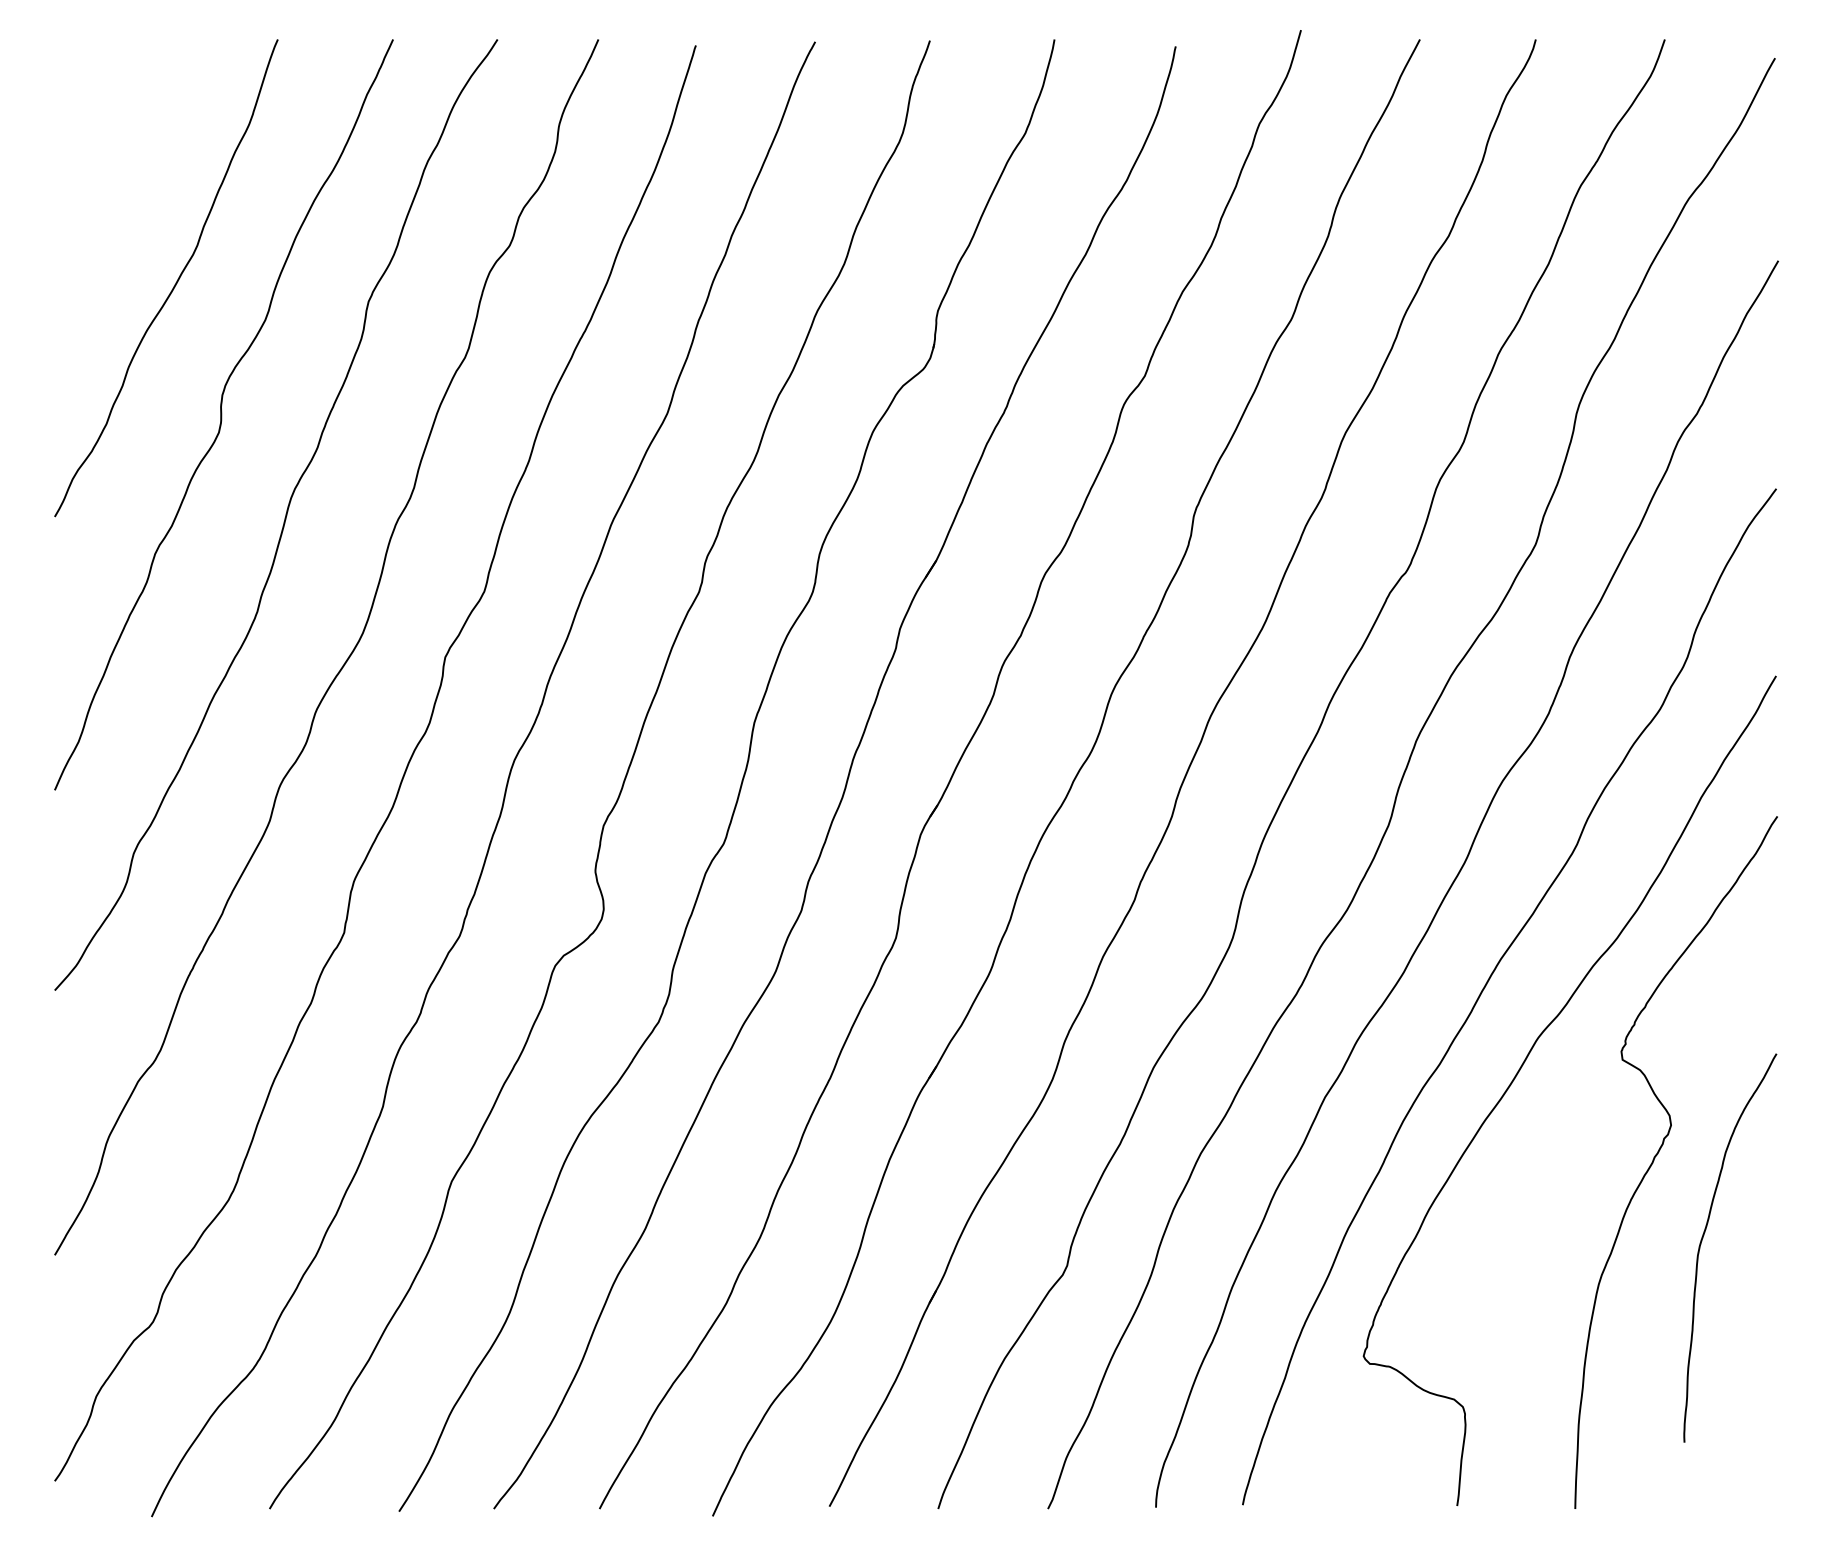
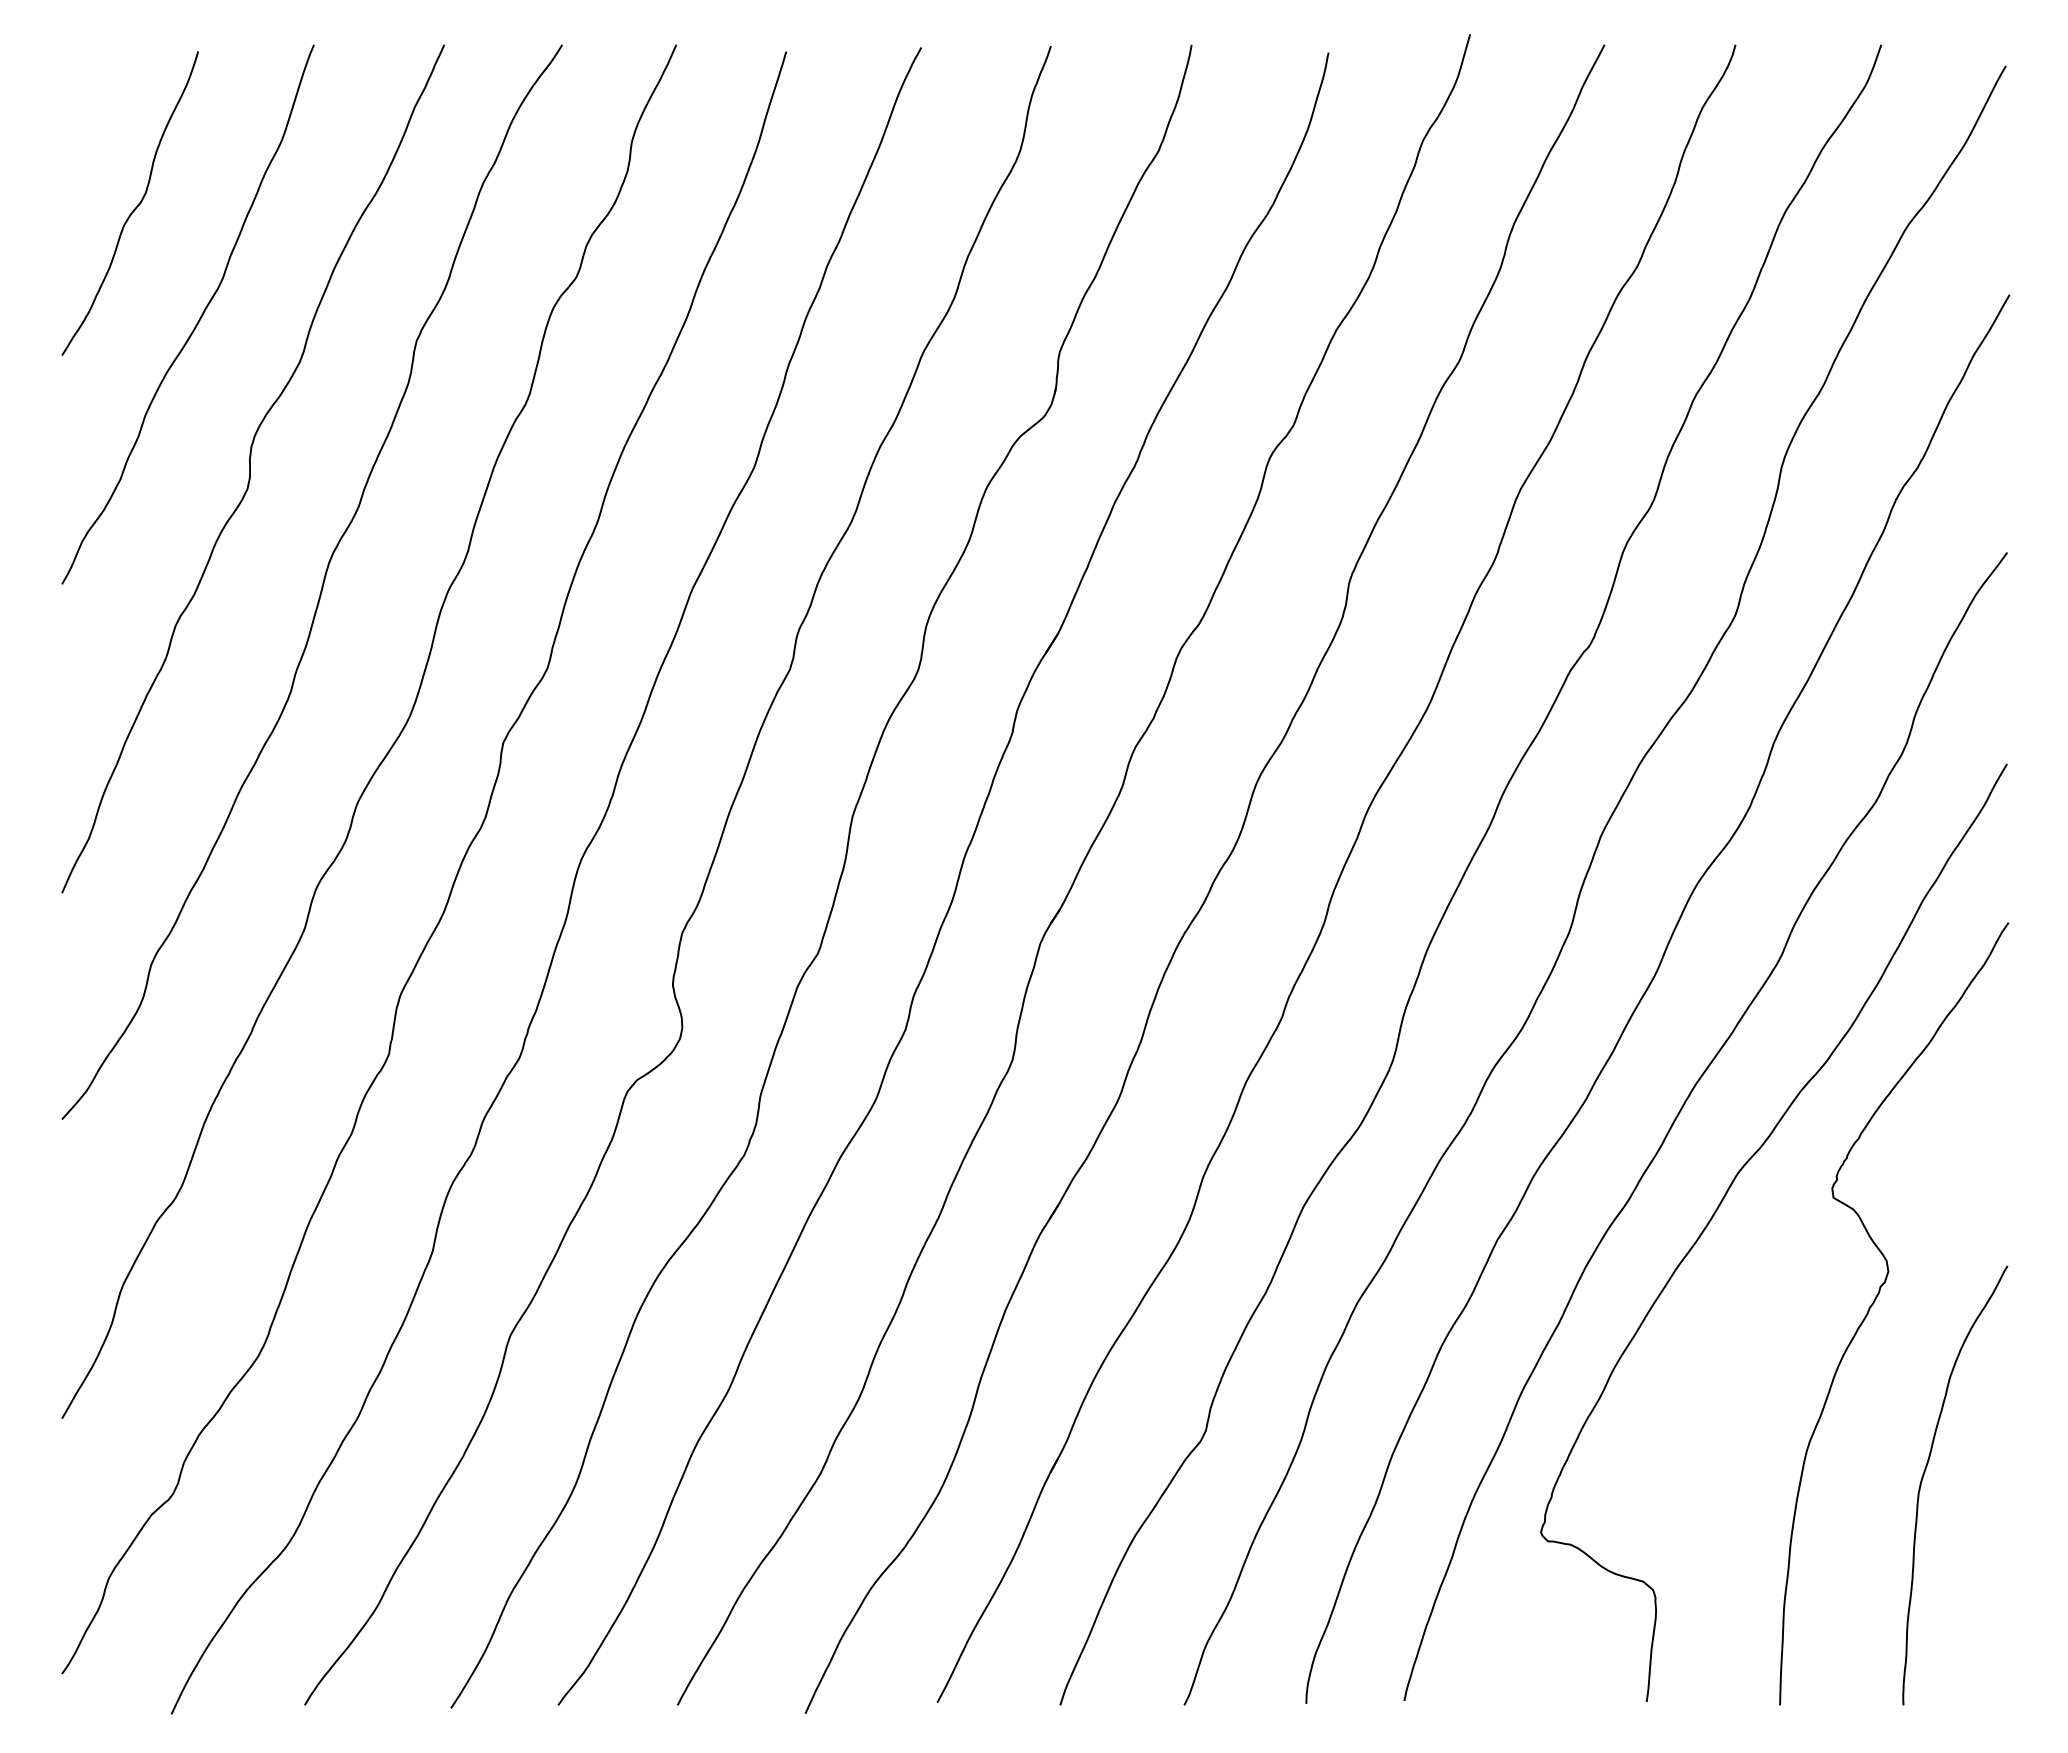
curve: (118, 184) -> (134, 208), added
curve: (1703, 1239) -> (1924, 1475), moved

